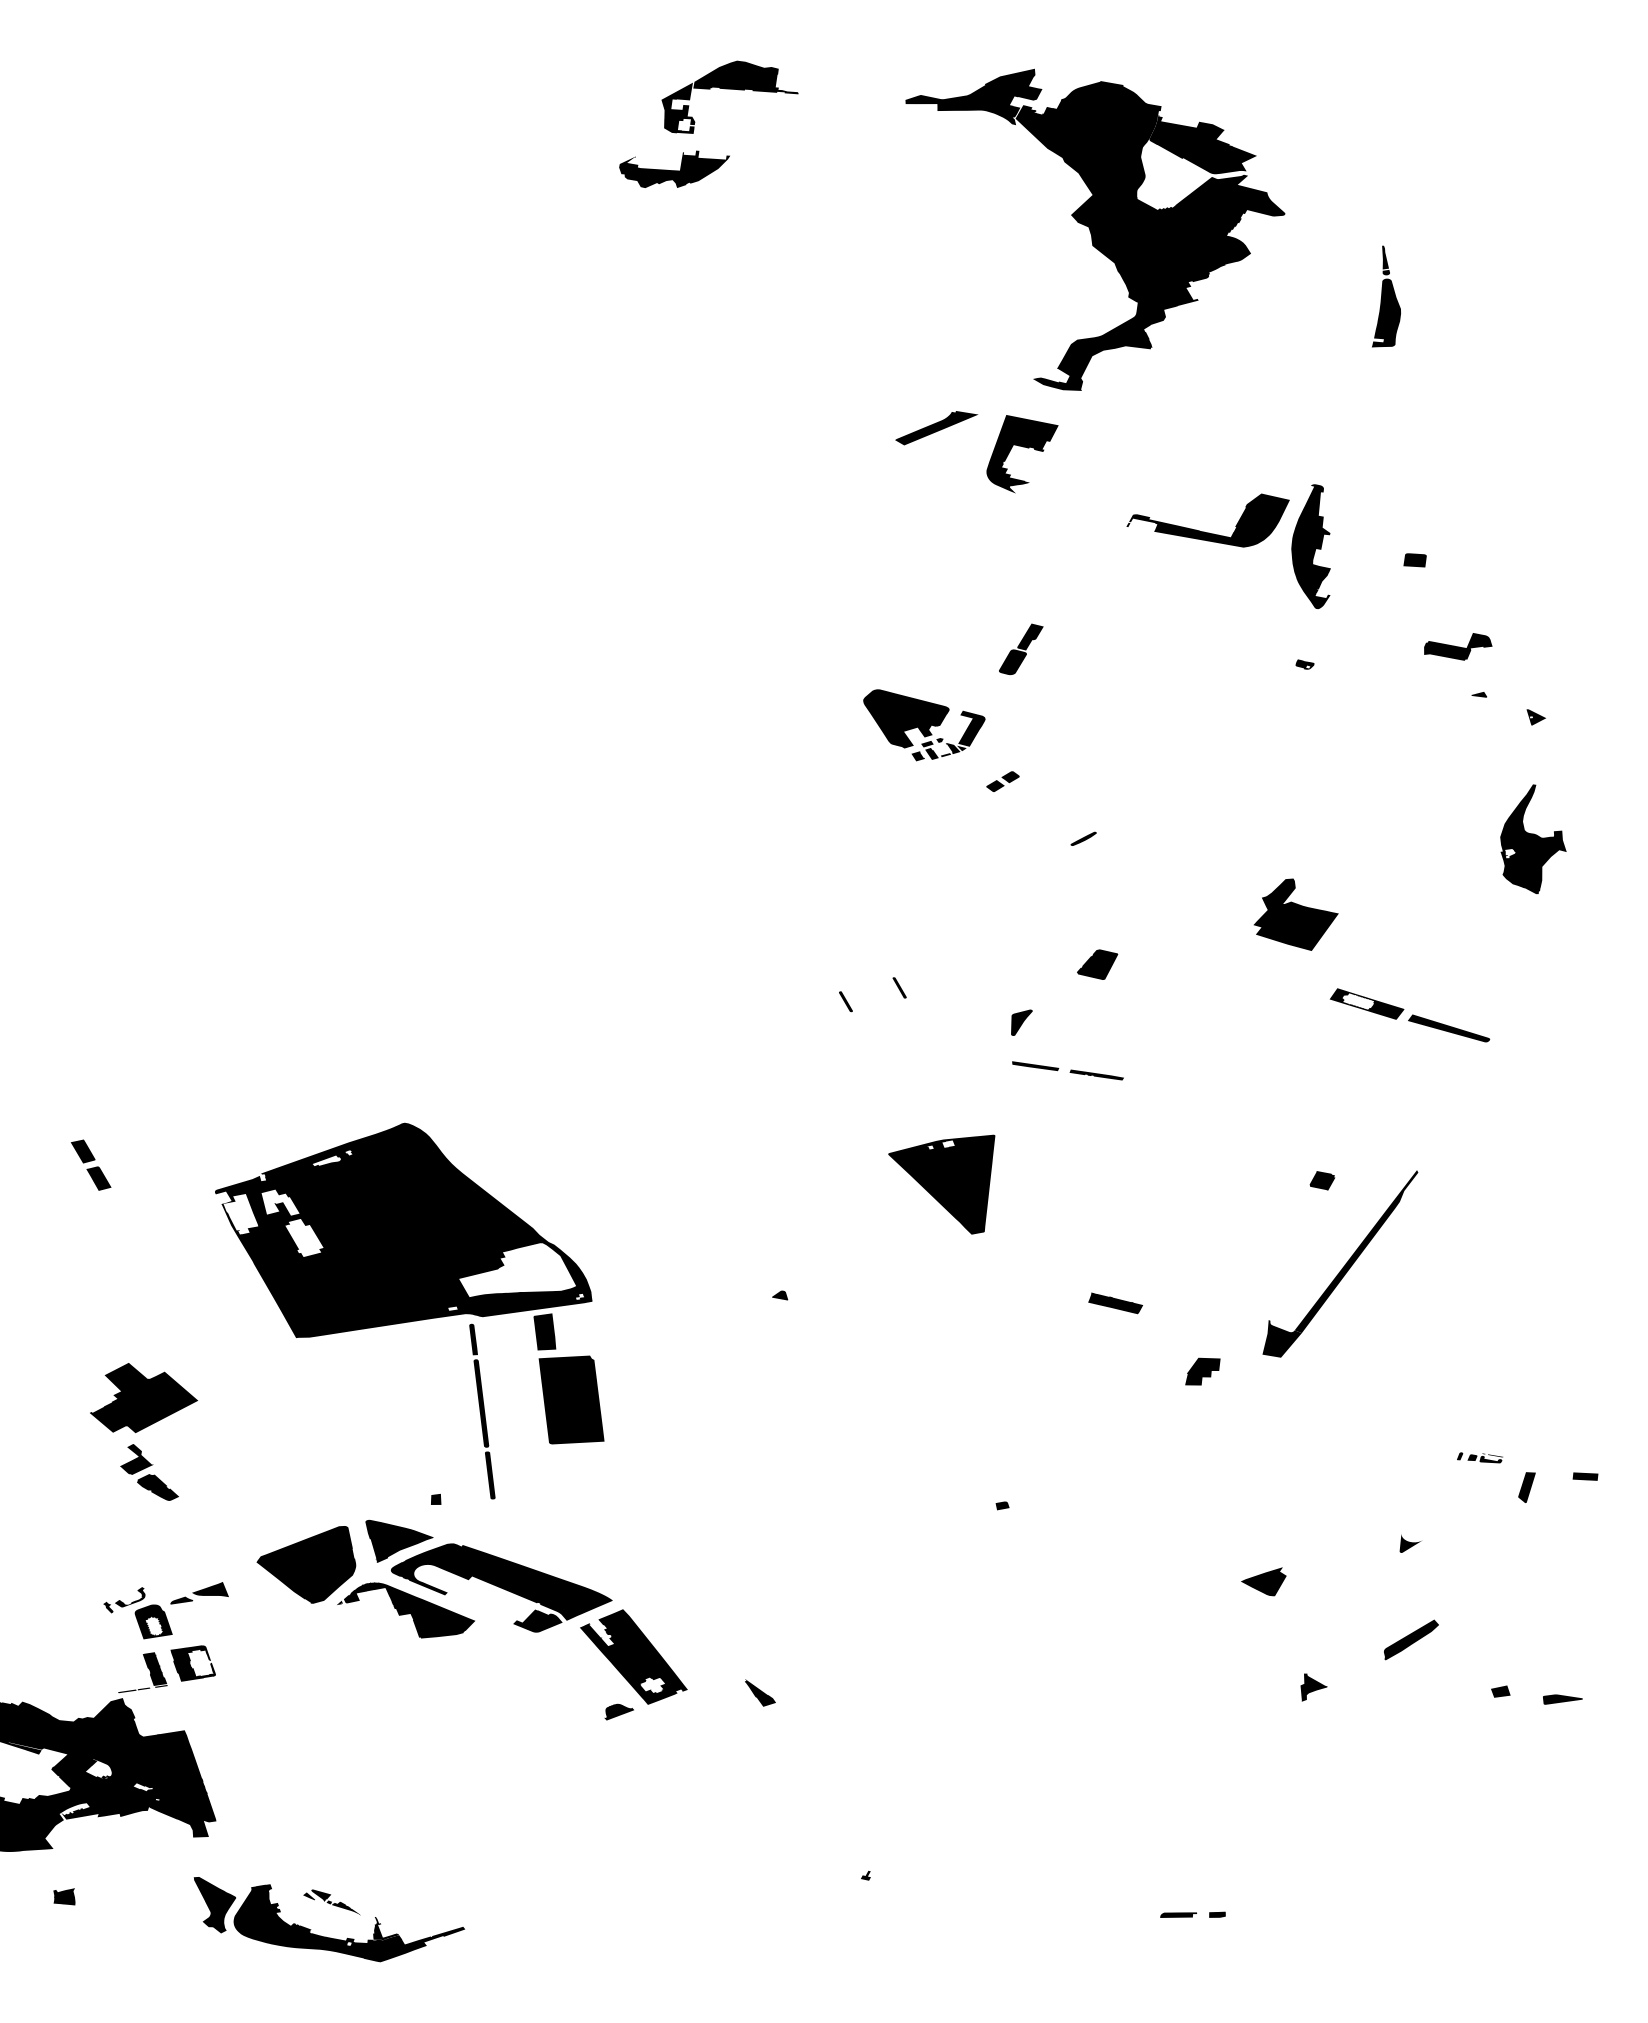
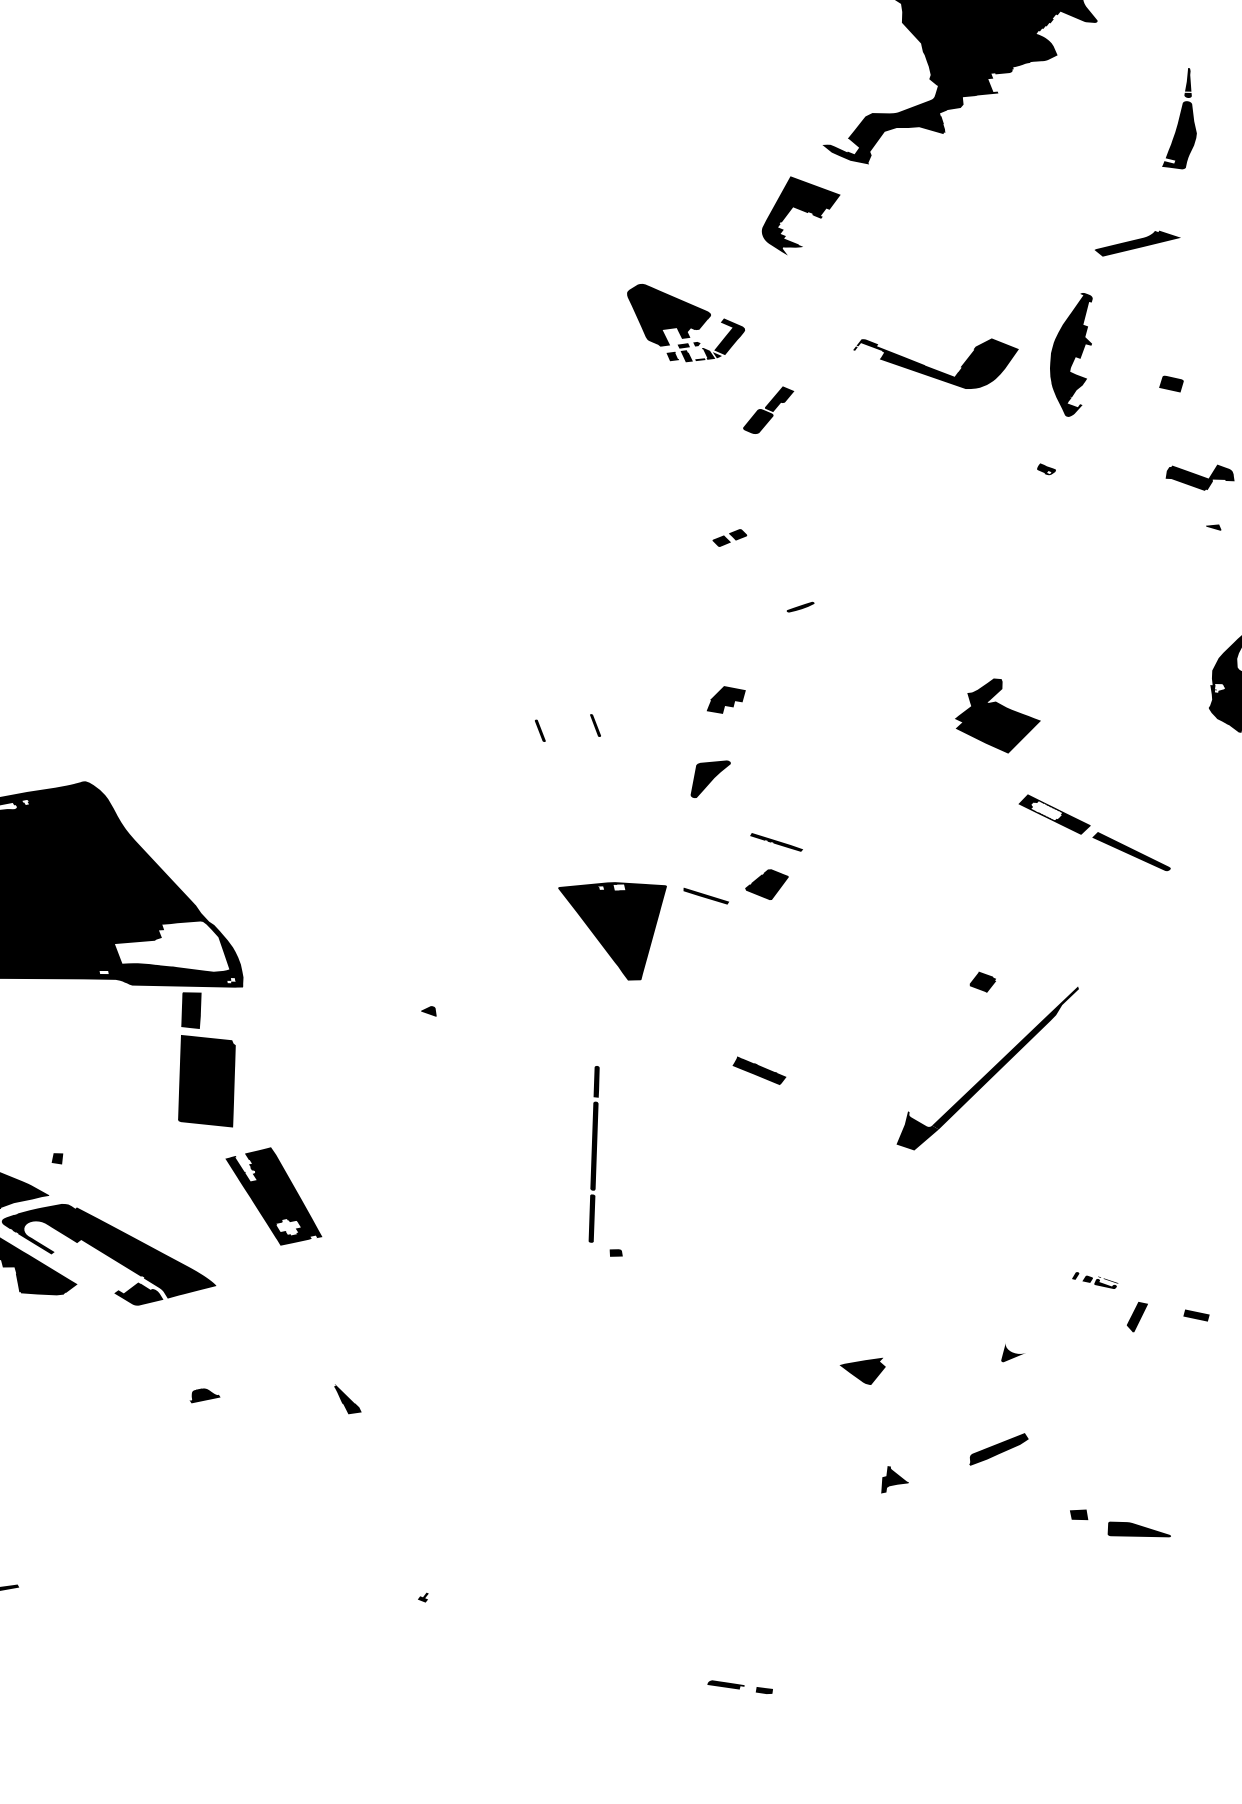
part: (936, 428) -> (1137, 244), moved
part: (1204, 531) -> (929, 366), moved
part: (924, 725) -> (683, 327), moved
part: (1097, 964) -> (766, 883), moved
part: (1021, 1022) -> (710, 778), size x1.6
line: (1035, 1066) -> (705, 896), moved
part: (1202, 1371) -> (725, 700), moved
part: (482, 1411) -> (594, 1154), moved
part: (633, 1656) -> (273, 1195), moved
part: (1562, 1699) -> (1138, 1532), size x1.6

